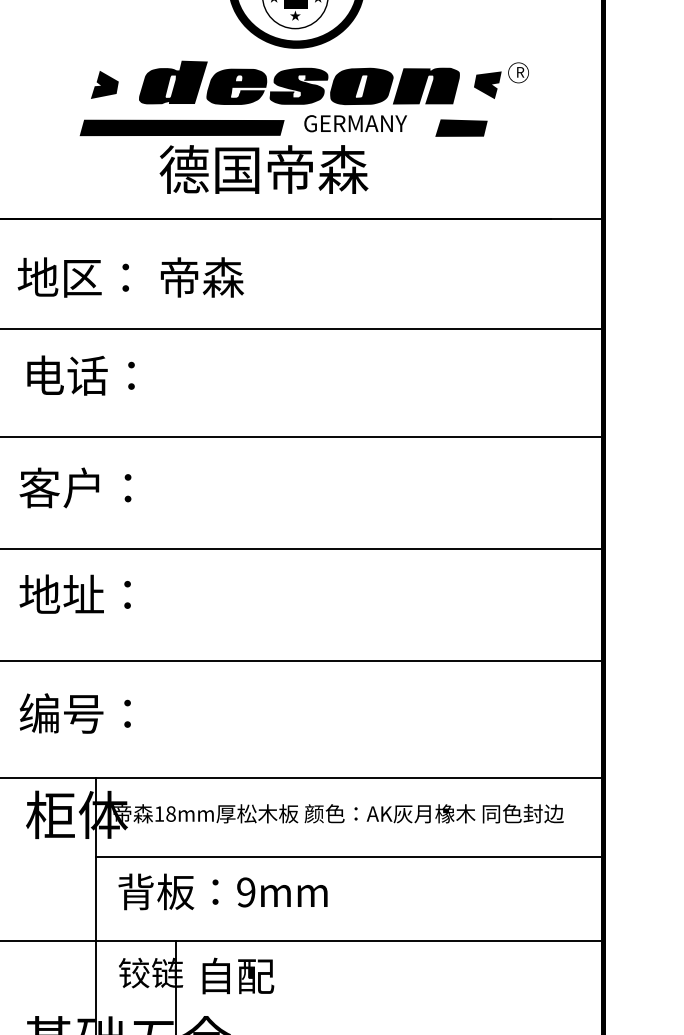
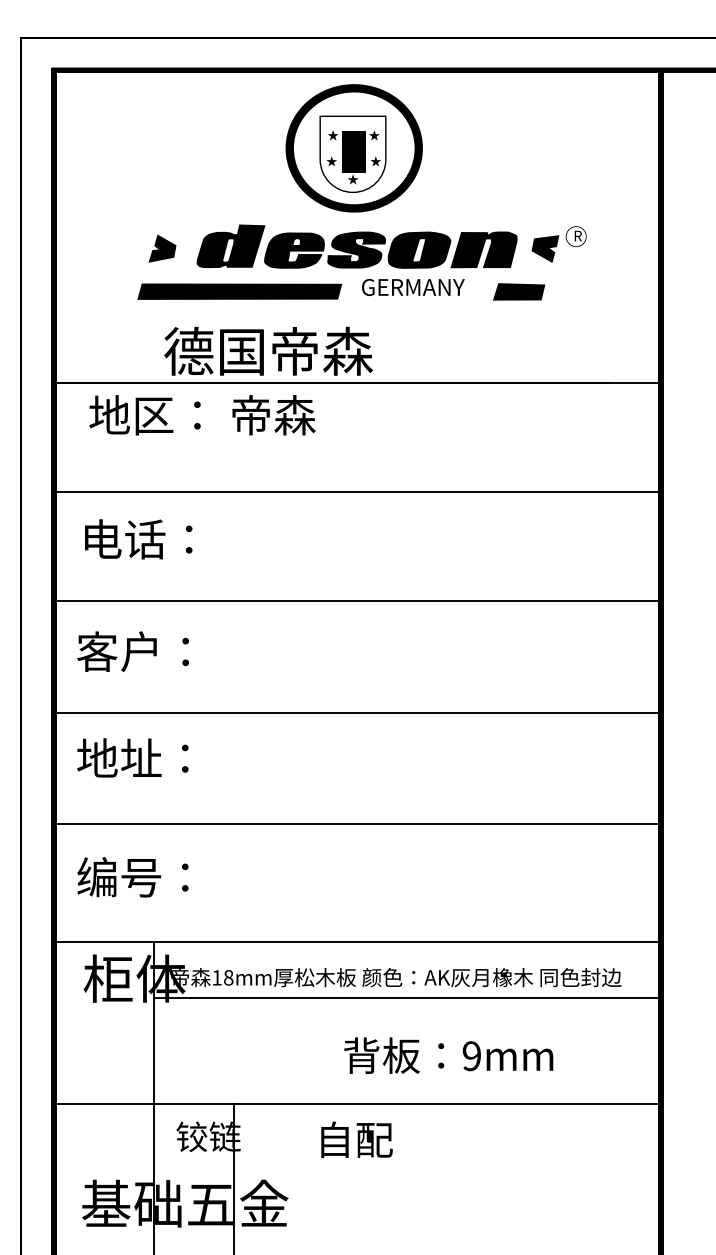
text: (263, 168) -> (268, 350), moved
text: (130, 277) -> (202, 415), moved
line: (348, 856) -> (406, 998), moved
text: (222, 891) -> (448, 1055), moved
text: (237, 975) -> (356, 1139), moved

